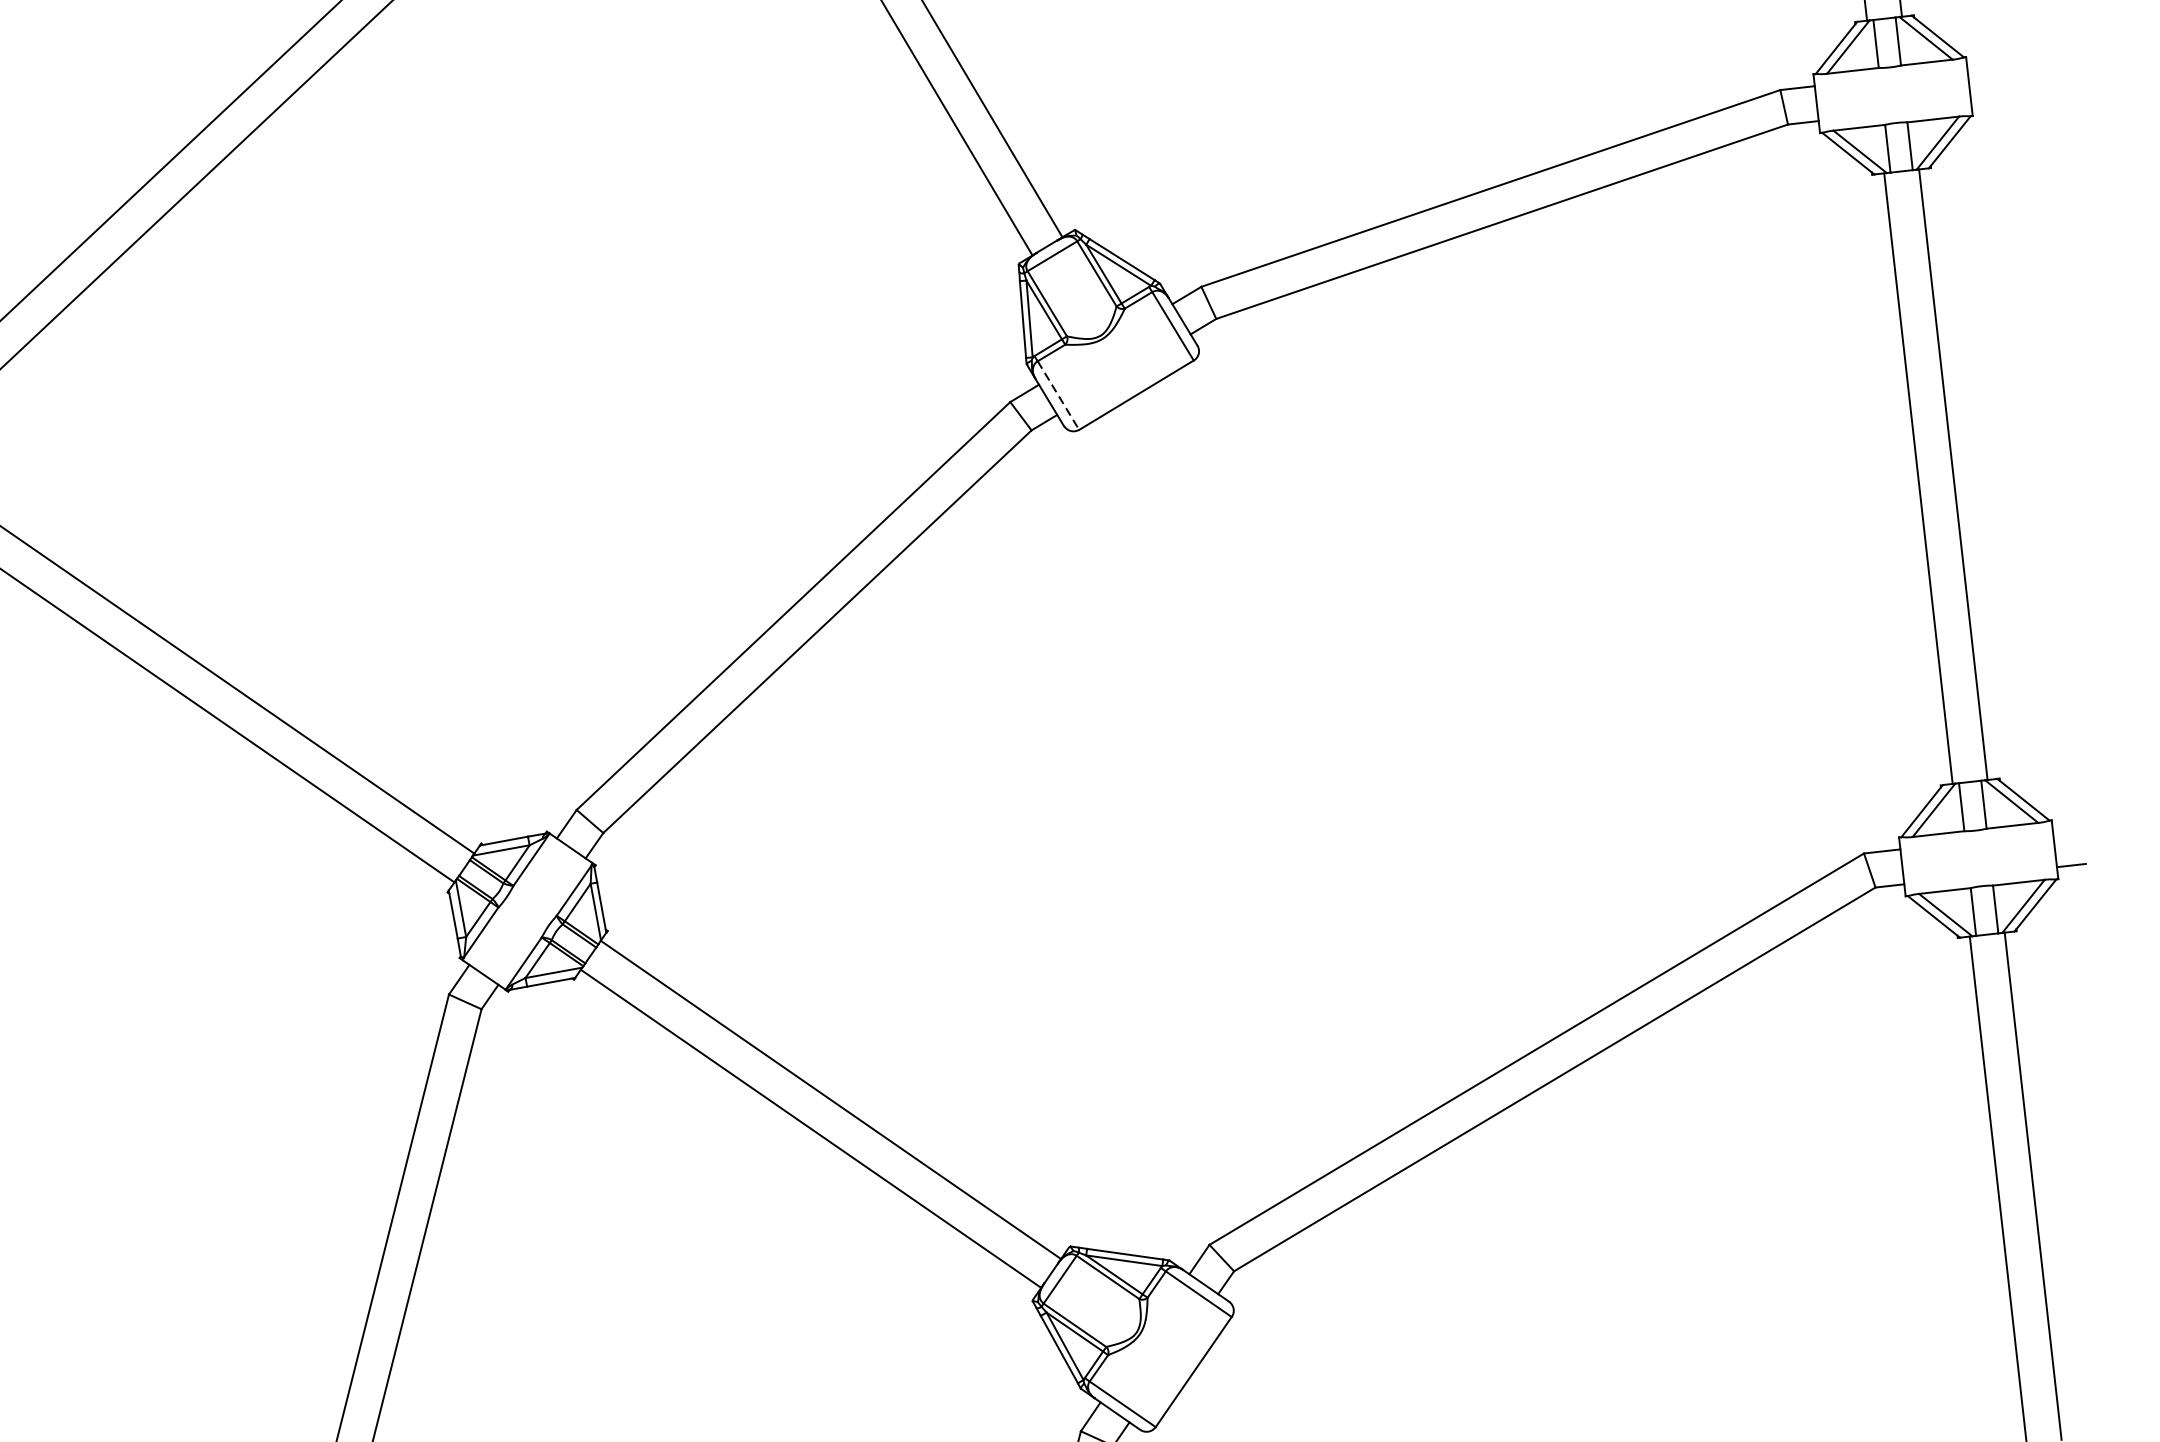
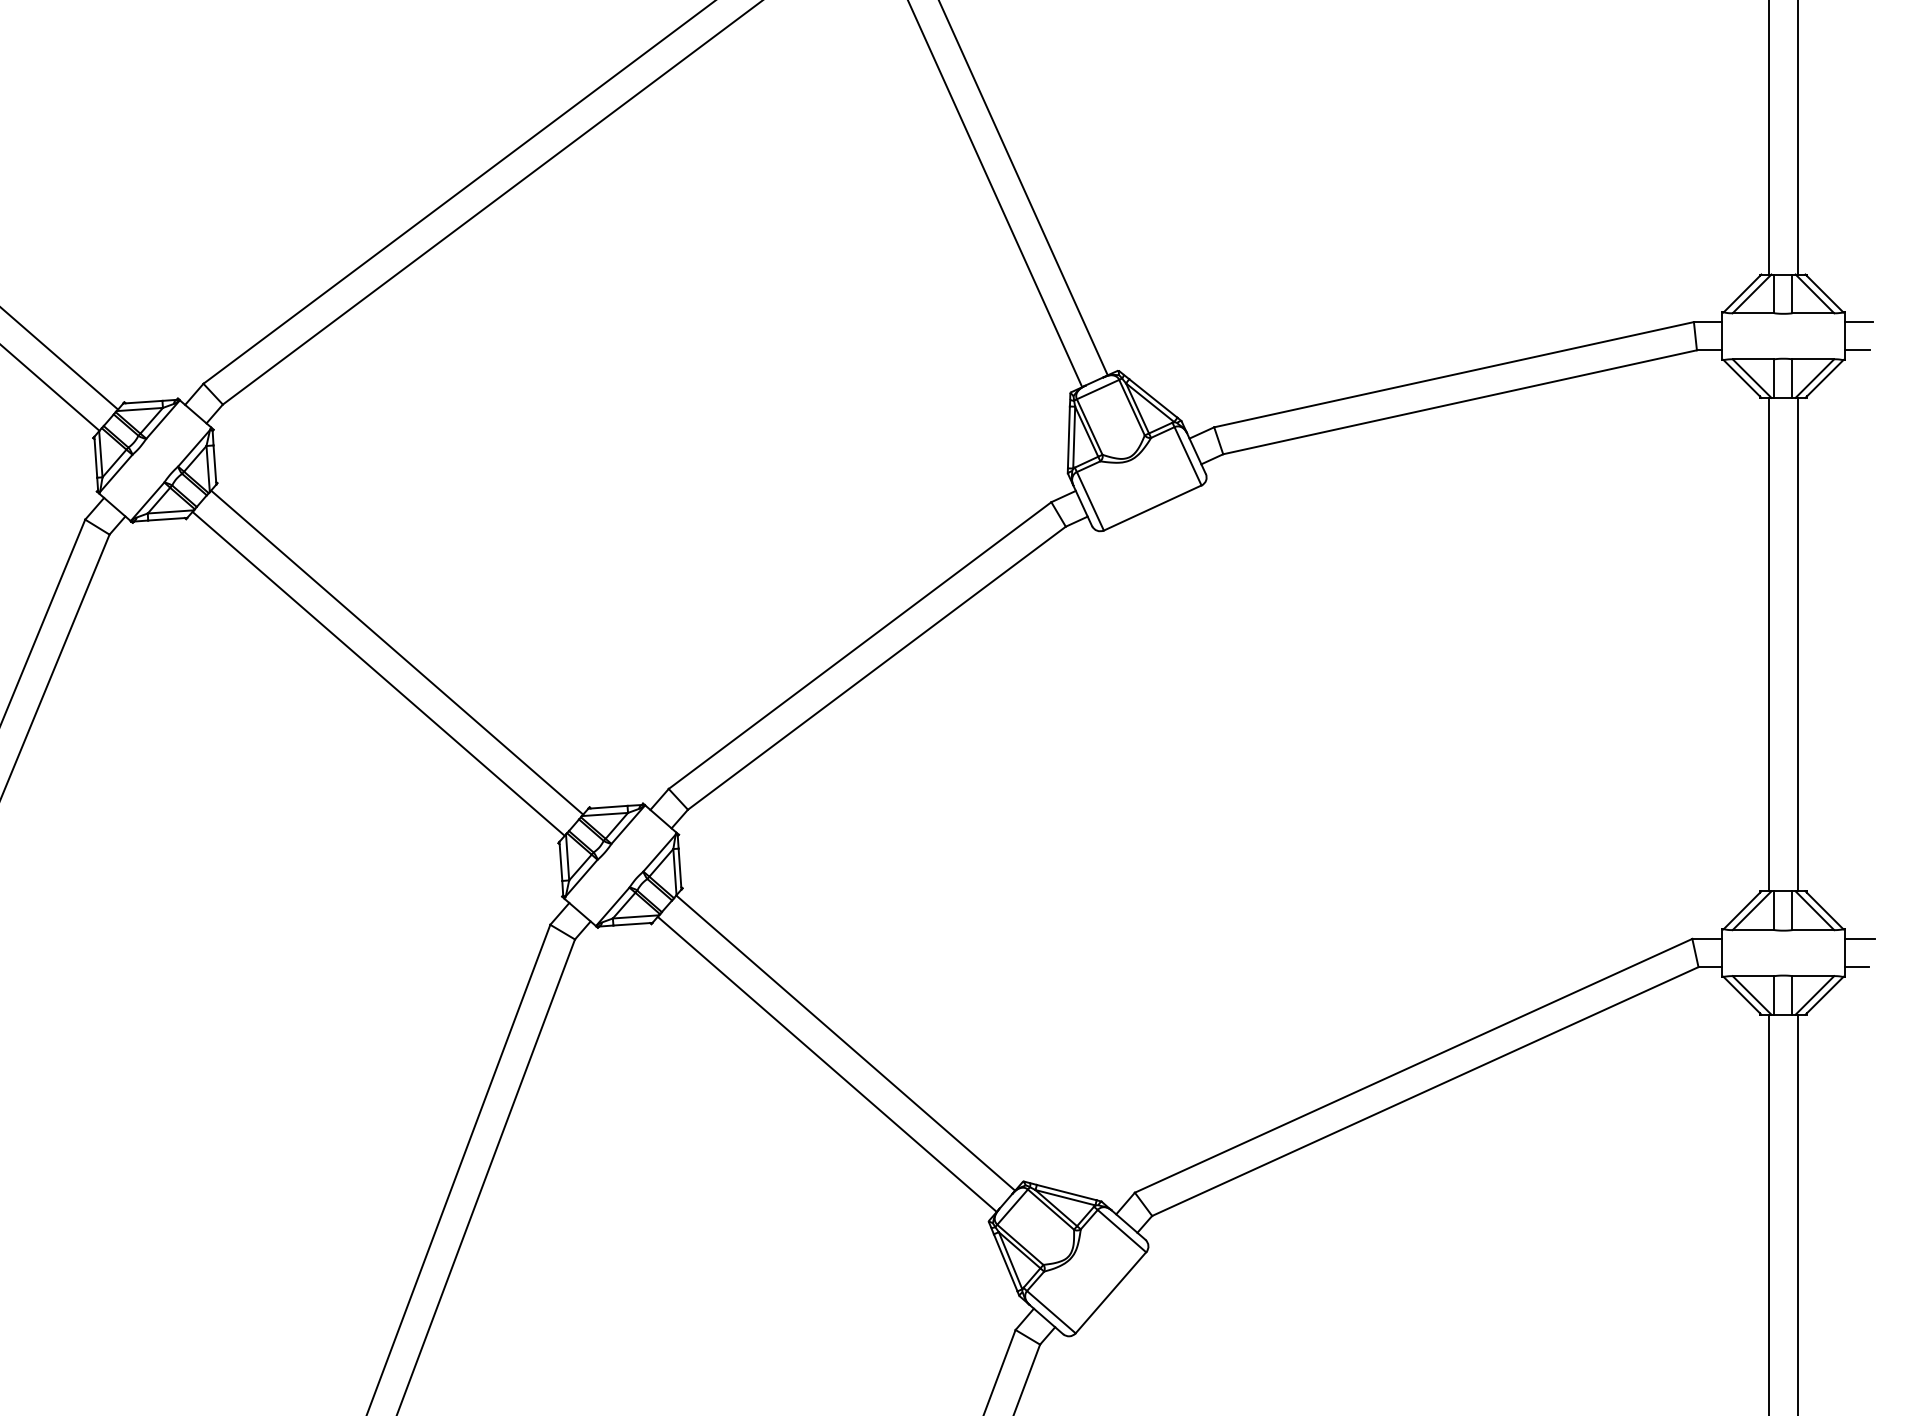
line: (1985, 67) -> (1859, 322), added
line: (1986, 102) -> (1857, 350), added
line: (1058, 395) -> (1090, 501), dashed -> solid
line: (2070, 829) -> (1859, 938), added

